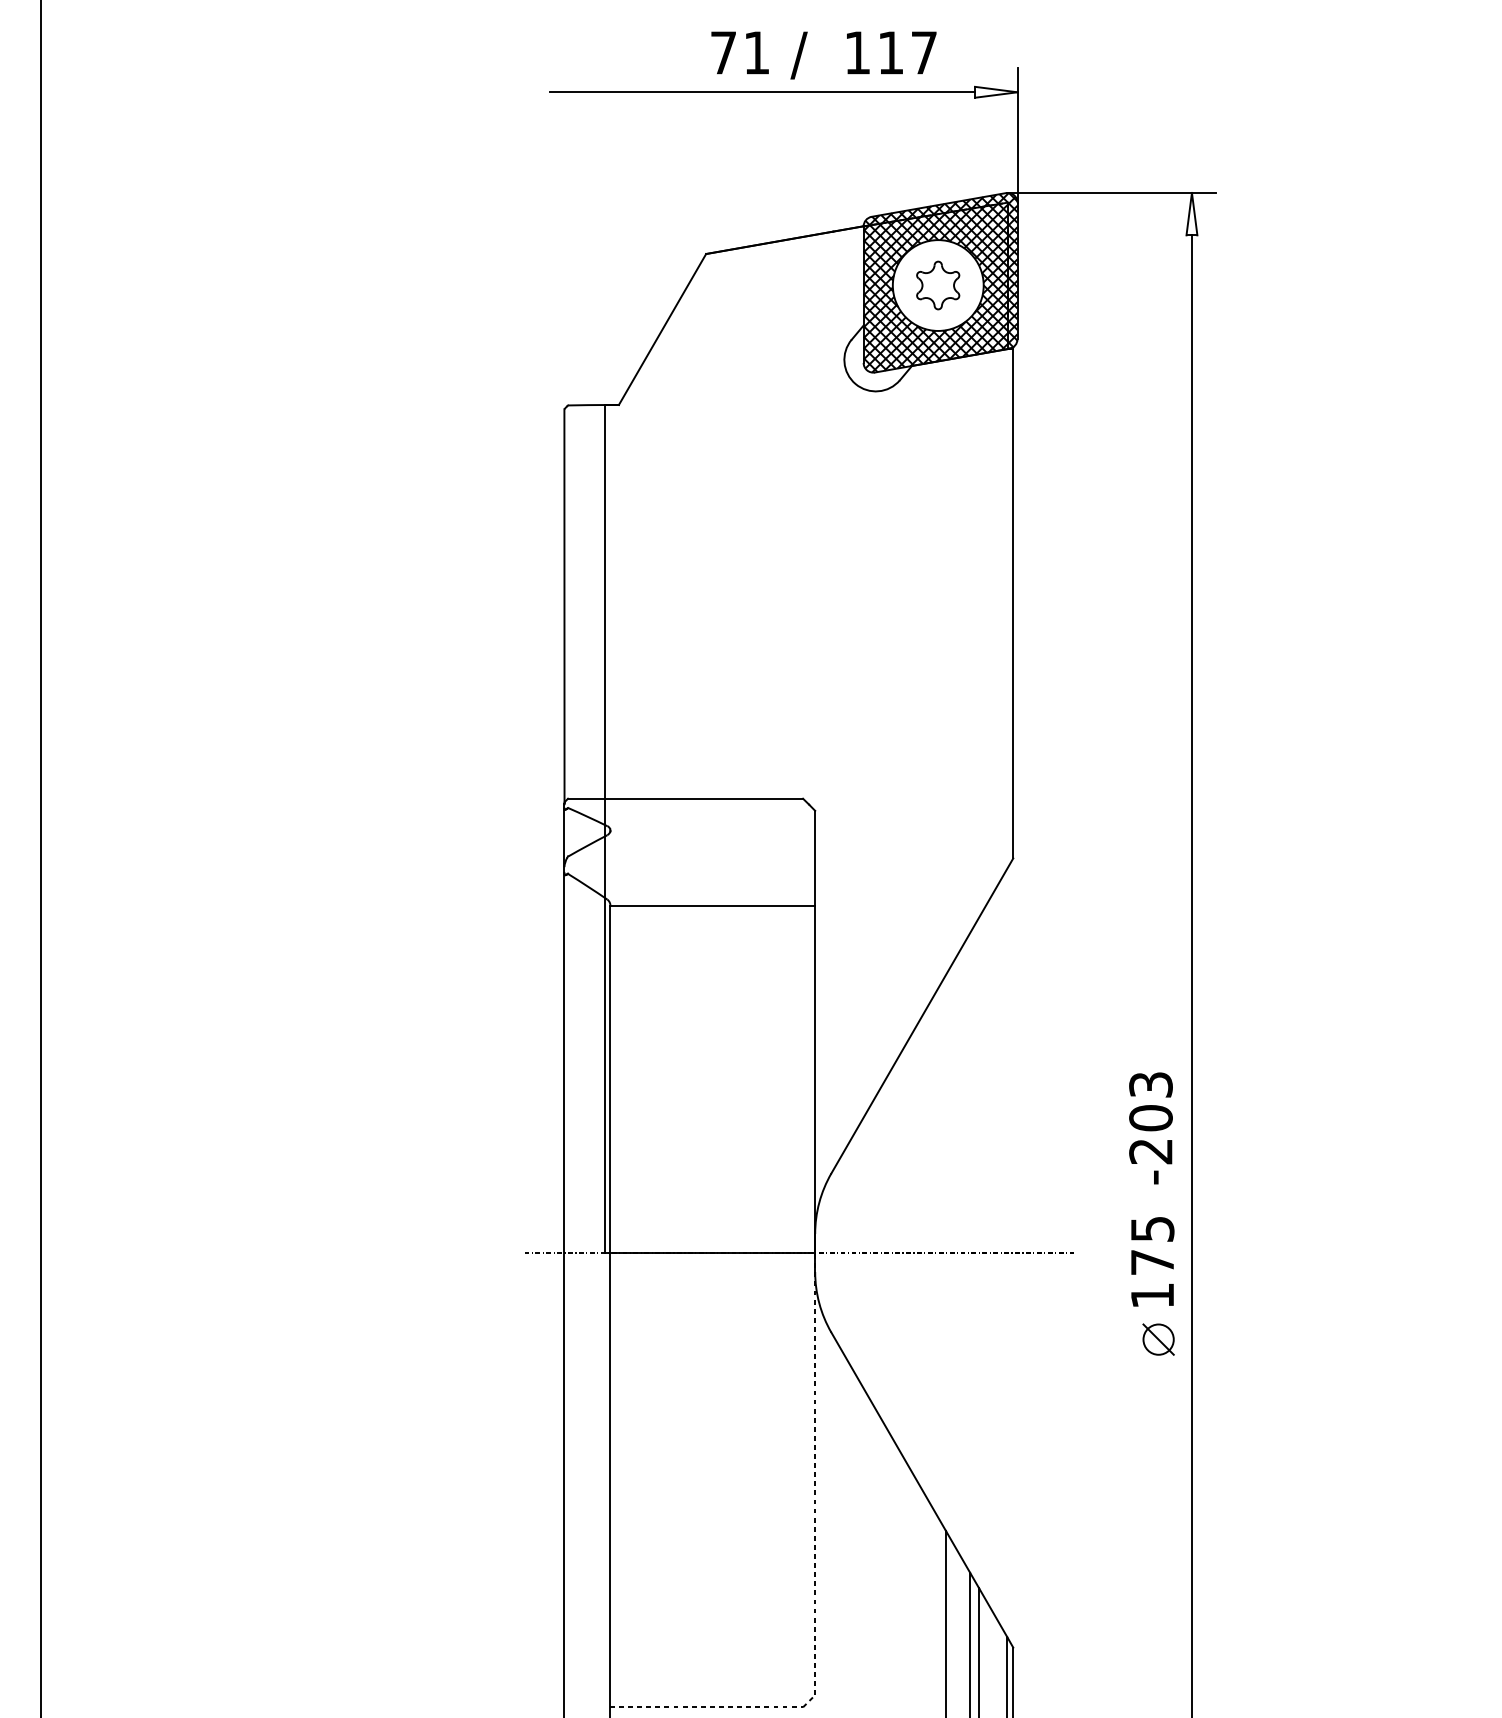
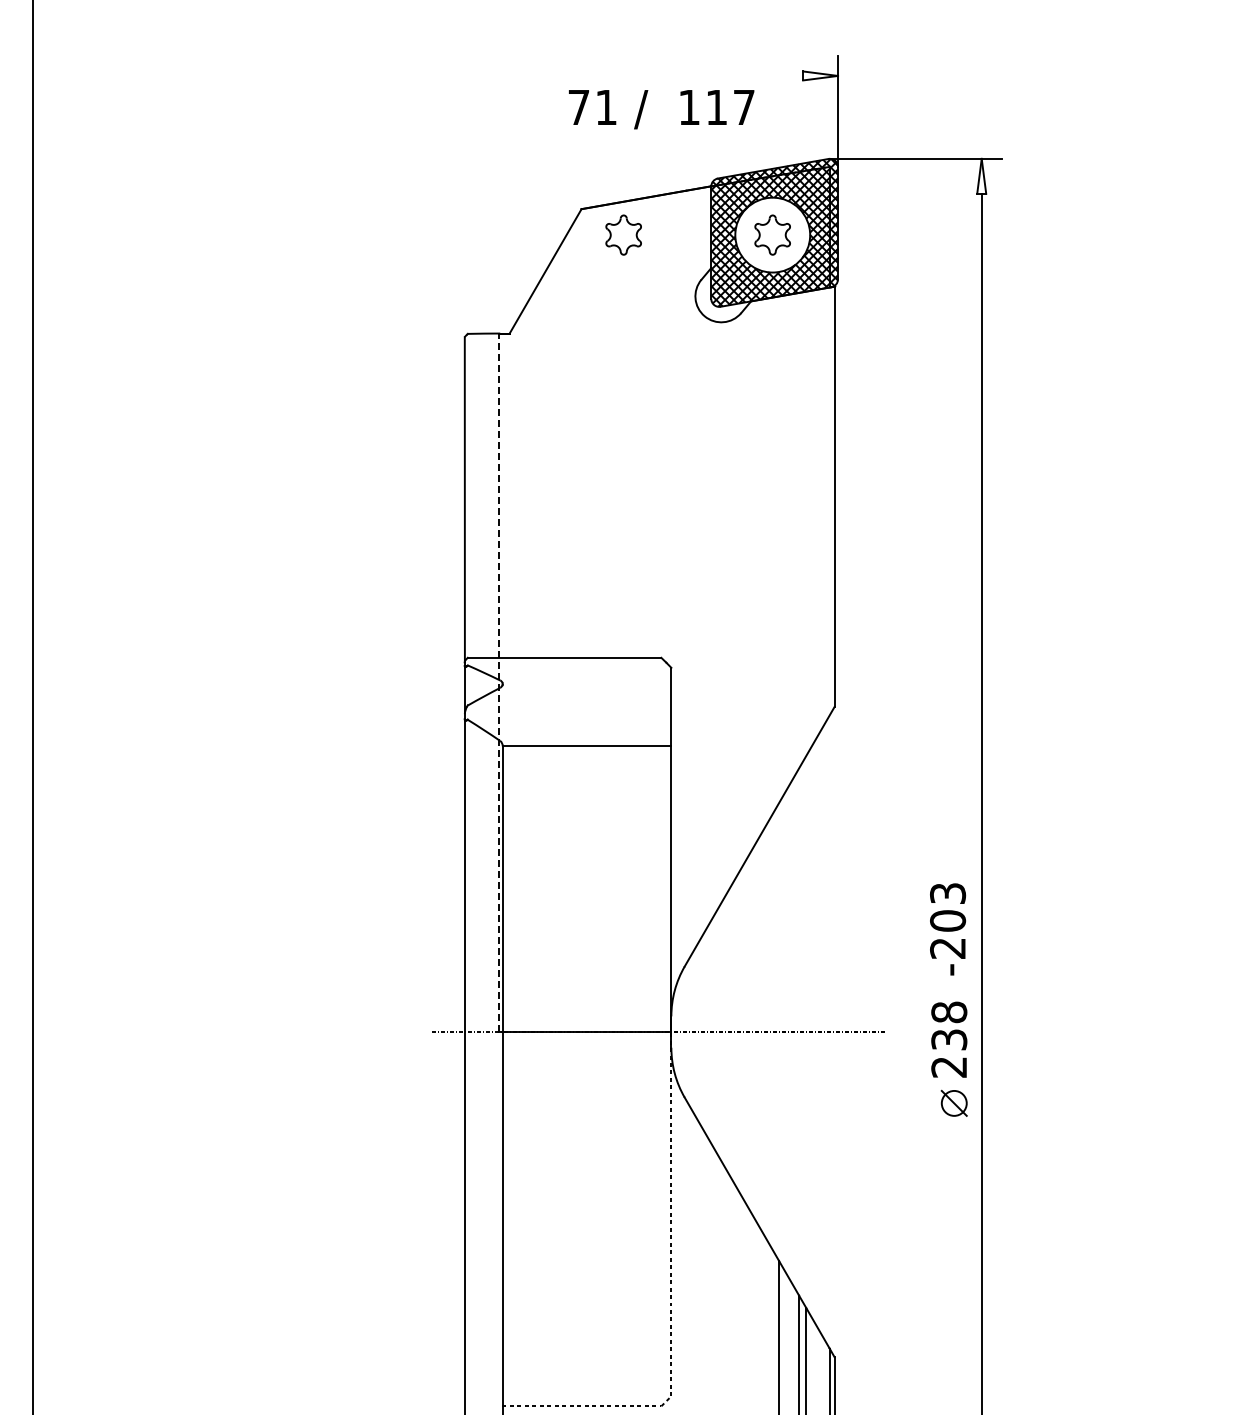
text: (823, 55) -> (661, 109), moved
line: (761, 91) -> (627, 75), removed
part: (757, 284) -> (623, 234), added
line: (605, 828) -> (498, 682), solid -> dashed
text: (1152, 1262) -> (949, 1039), 175 -> 238

